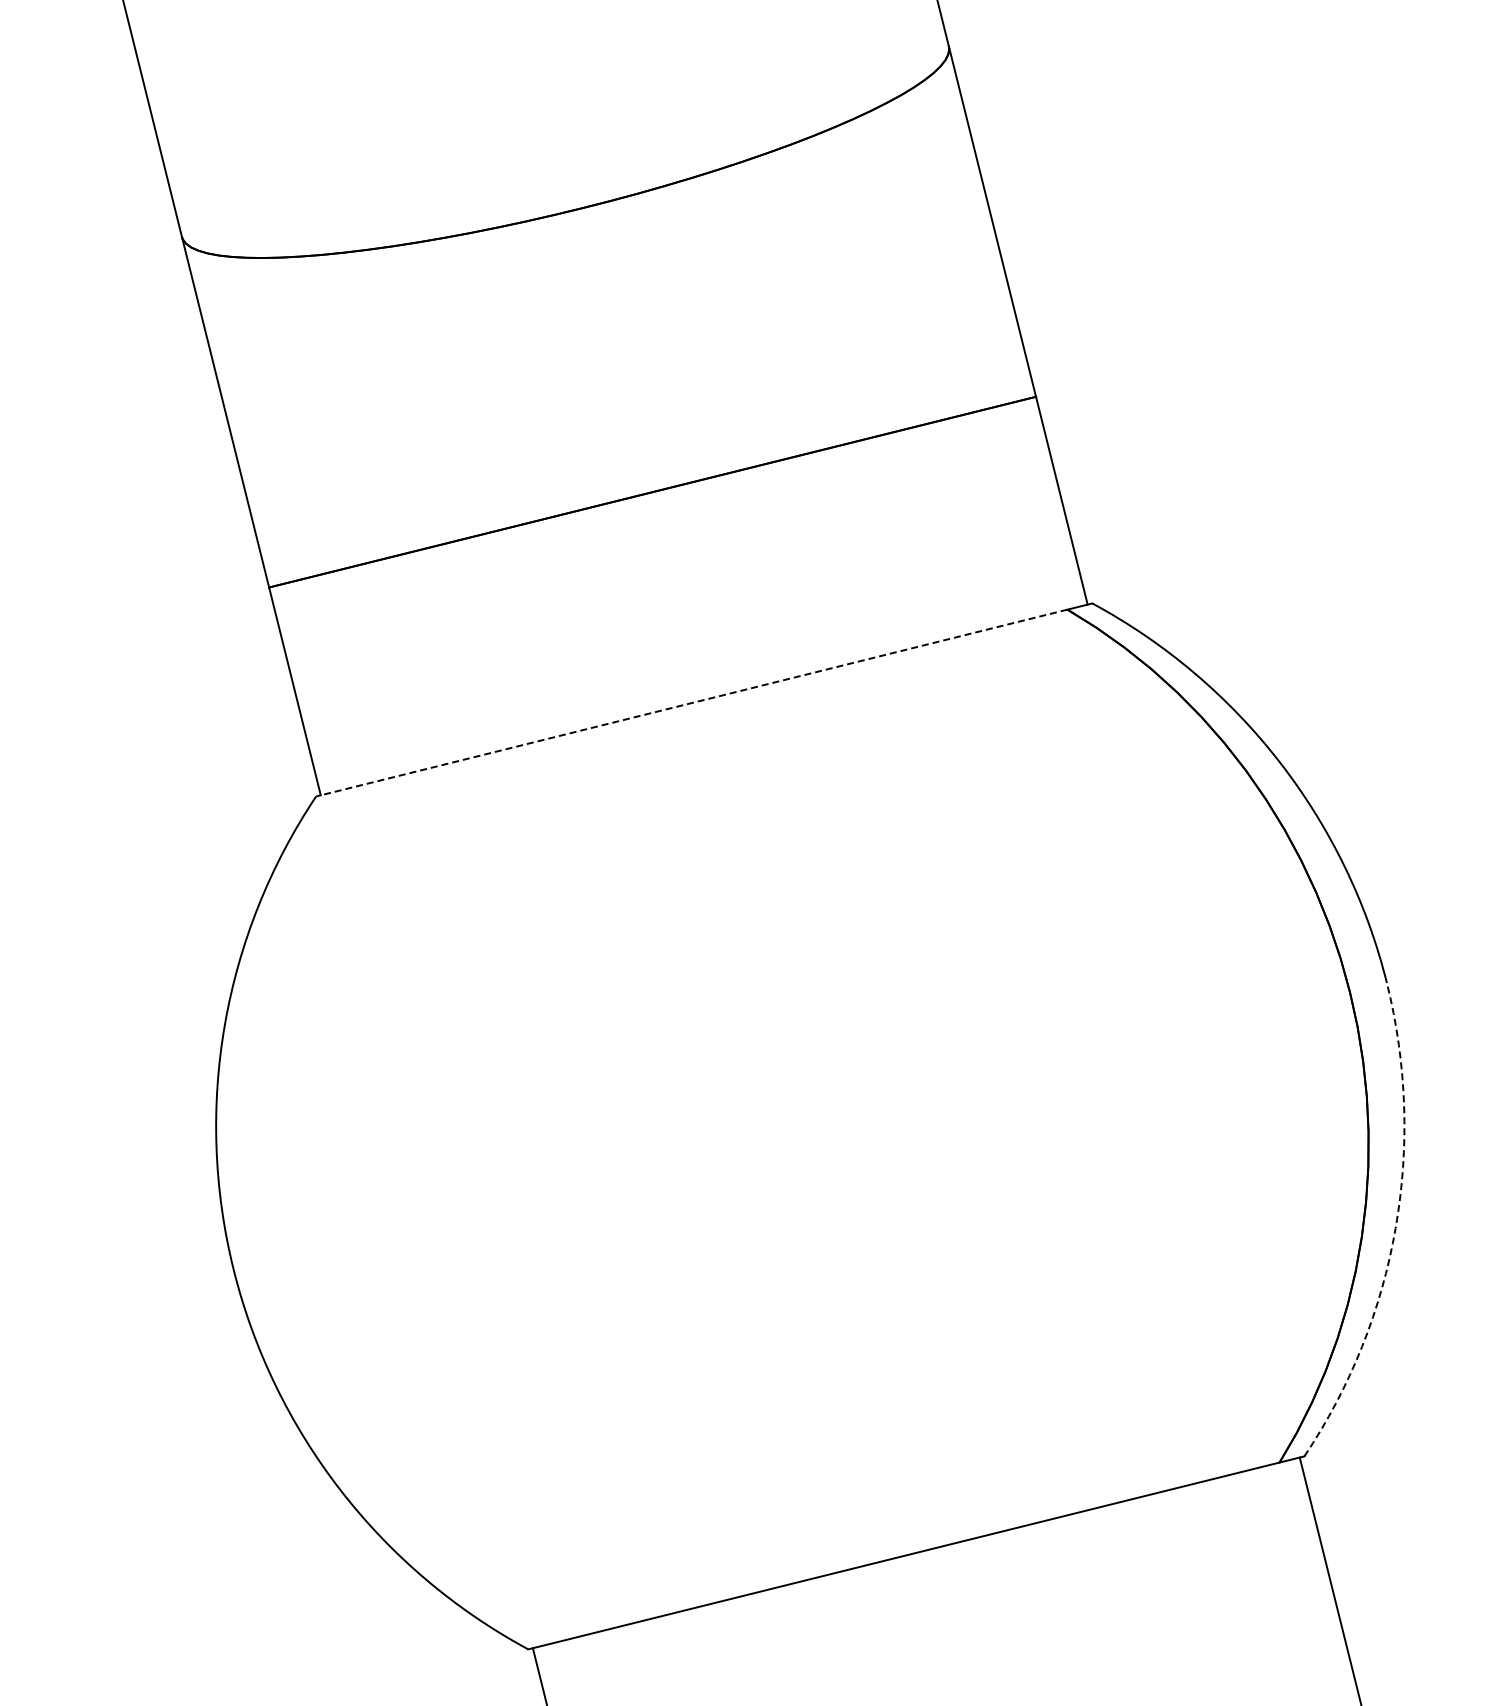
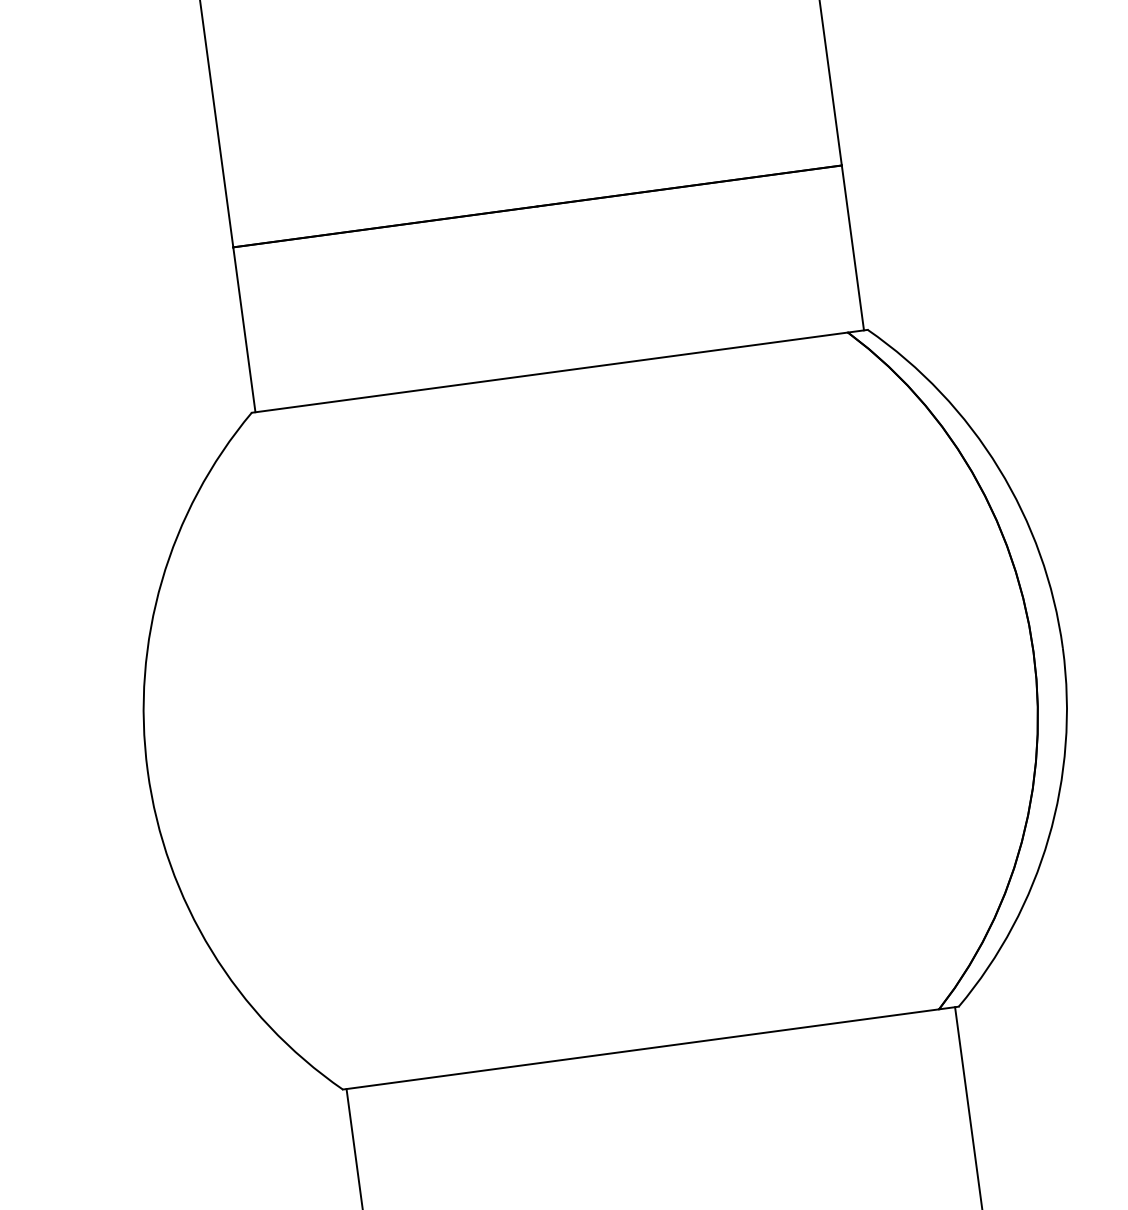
line: (691, 703) -> (549, 372), dashed -> solid
arc: (1395, 1228) -> (1048, 838), dashed -> solid

